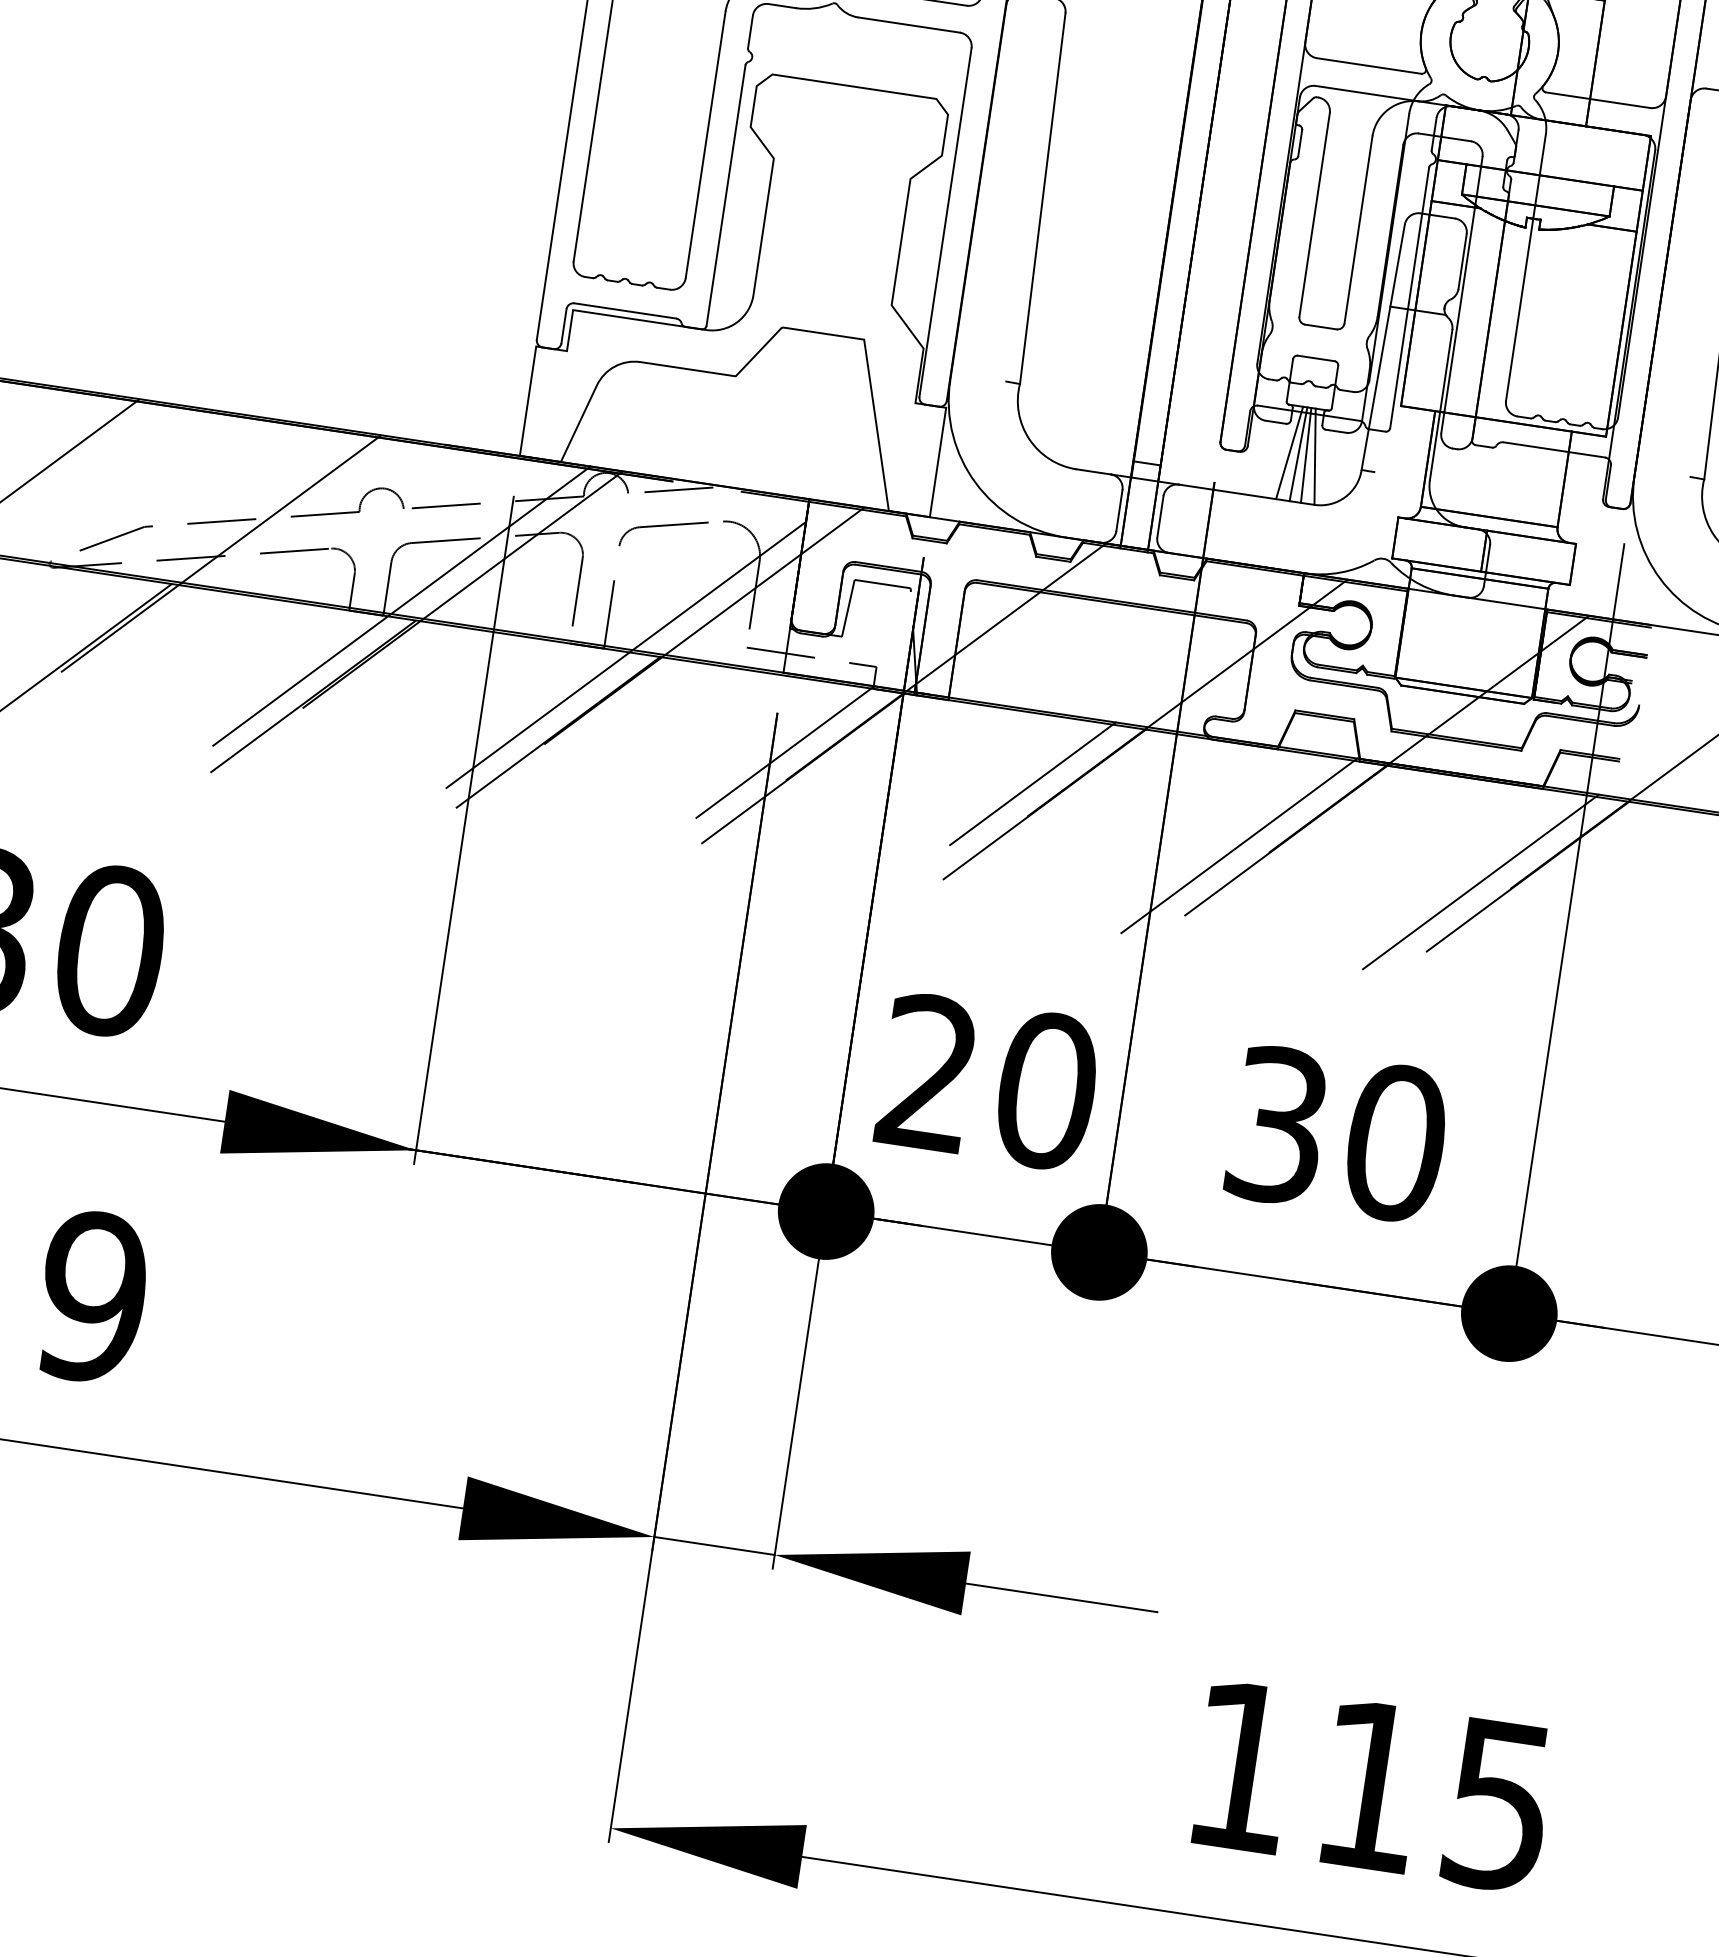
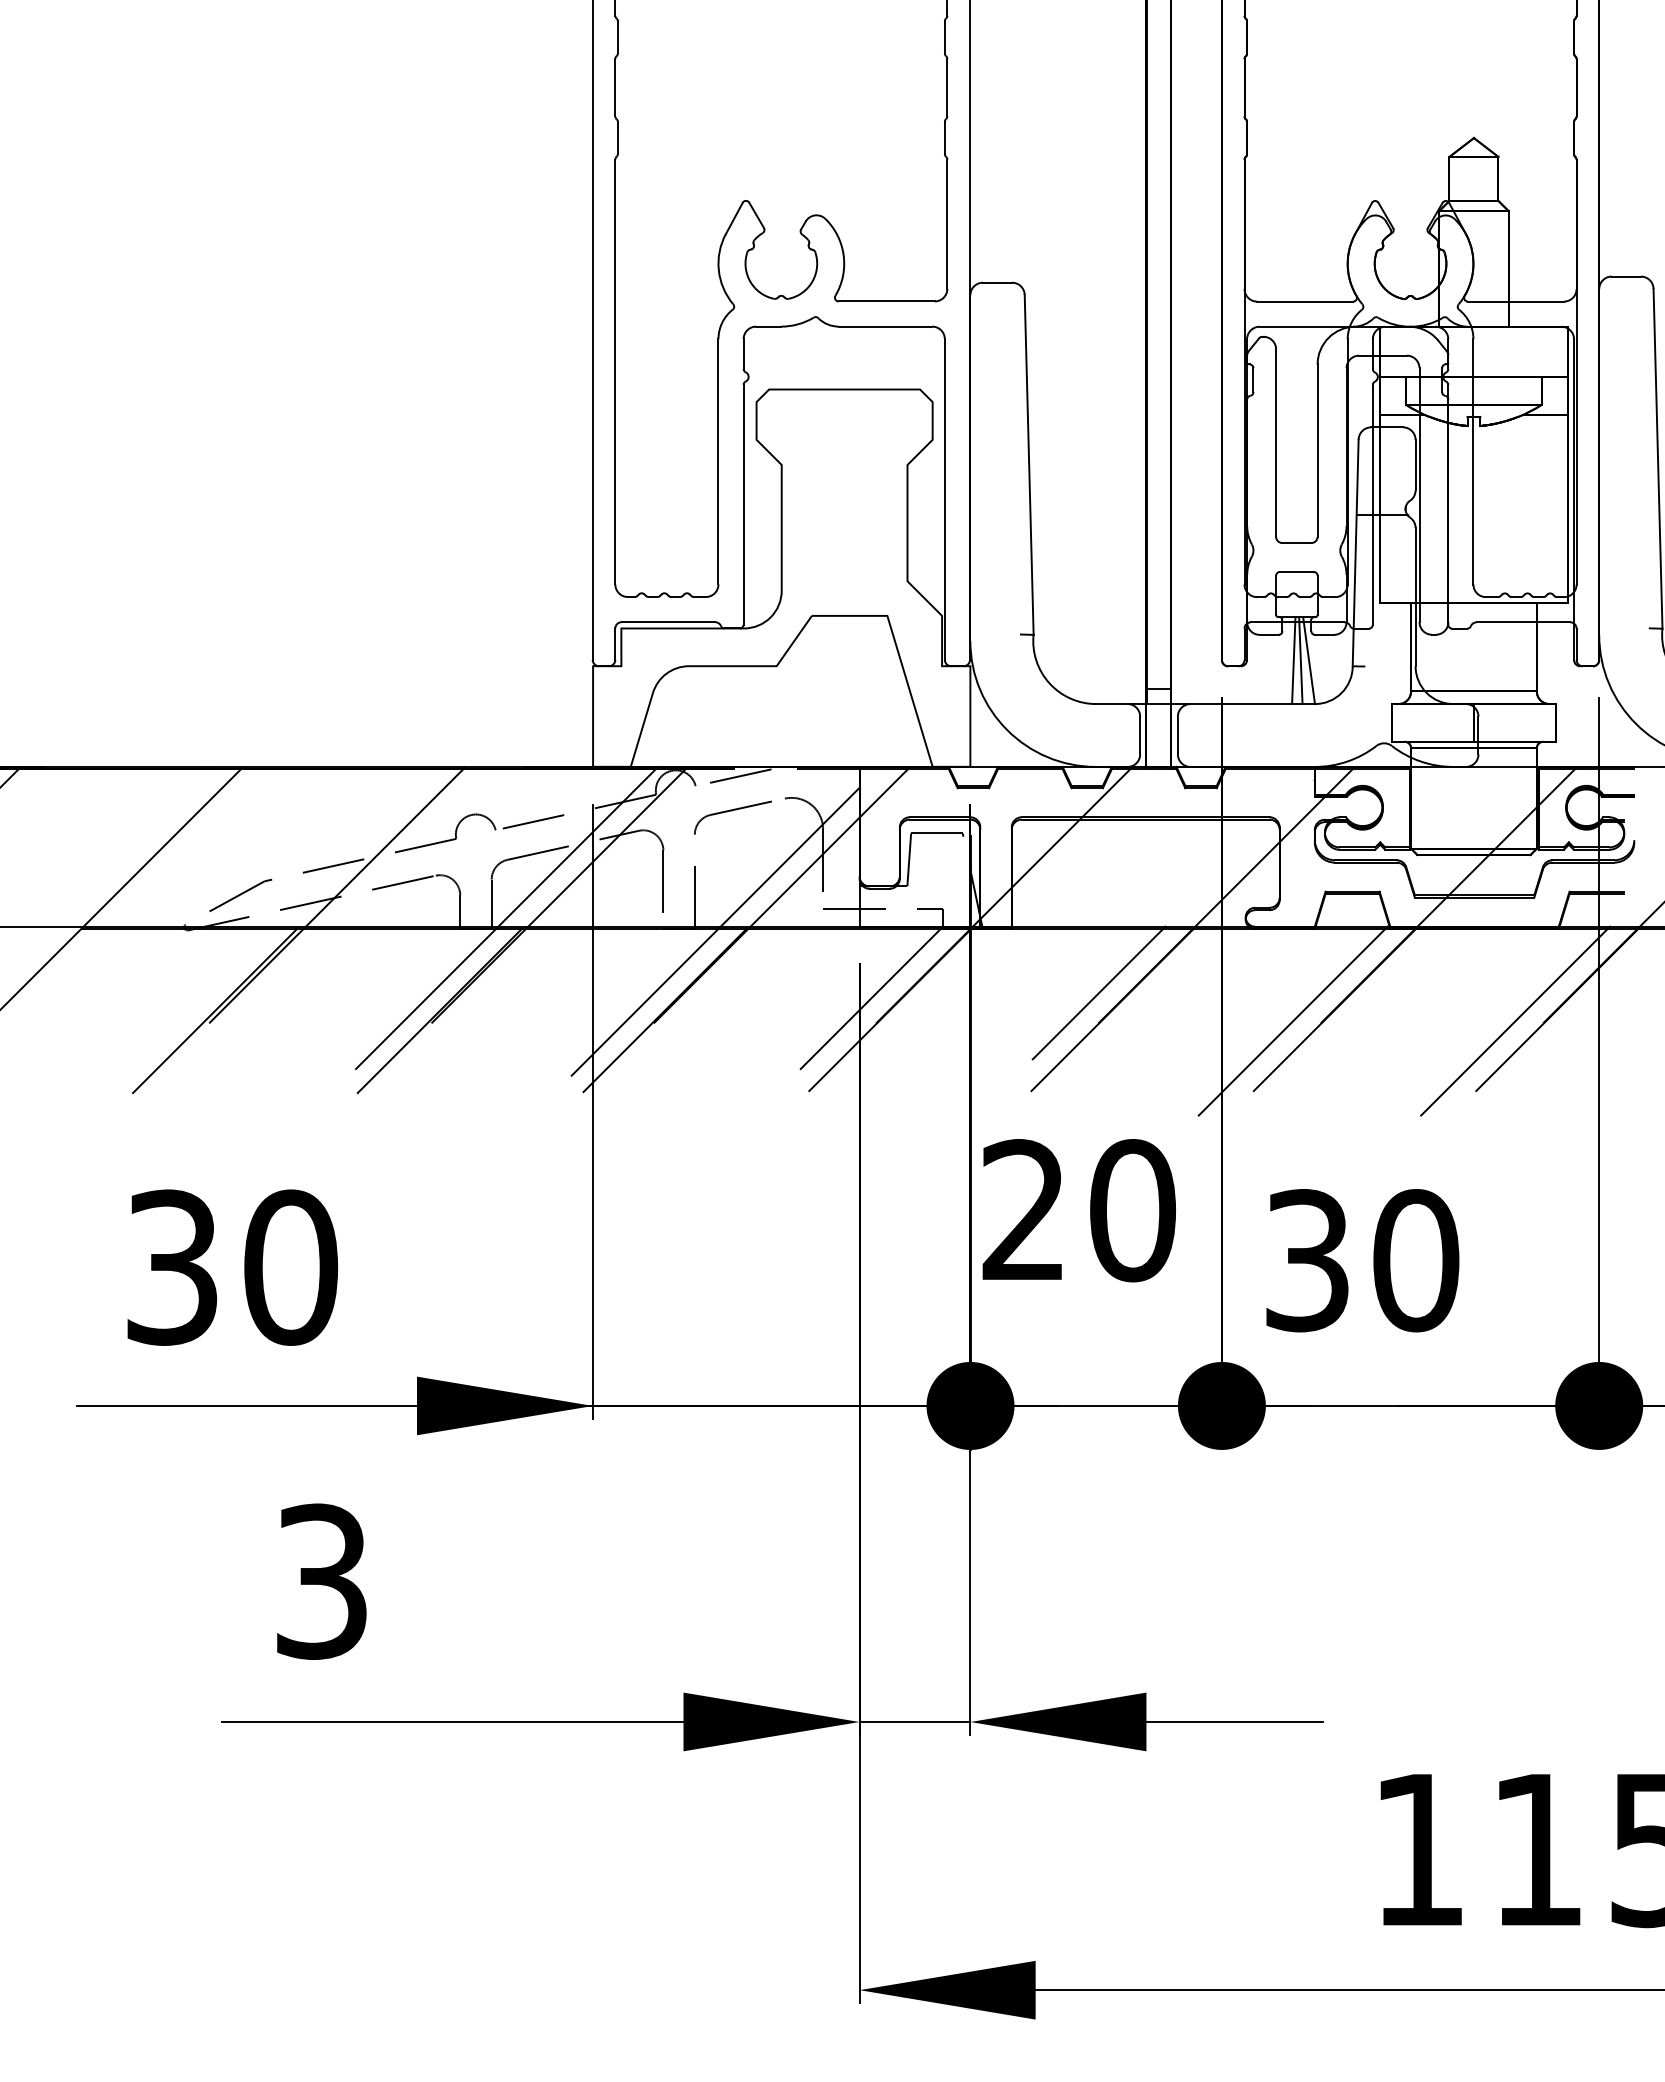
line: (1289, 452) -> (1285, 660), removed
text: (987, 1081) -> (1078, 1210), moved
text: (1337, 1134) -> (1362, 1260), moved
text: (92, 1296) -> (321, 1581), 9 -> 3

